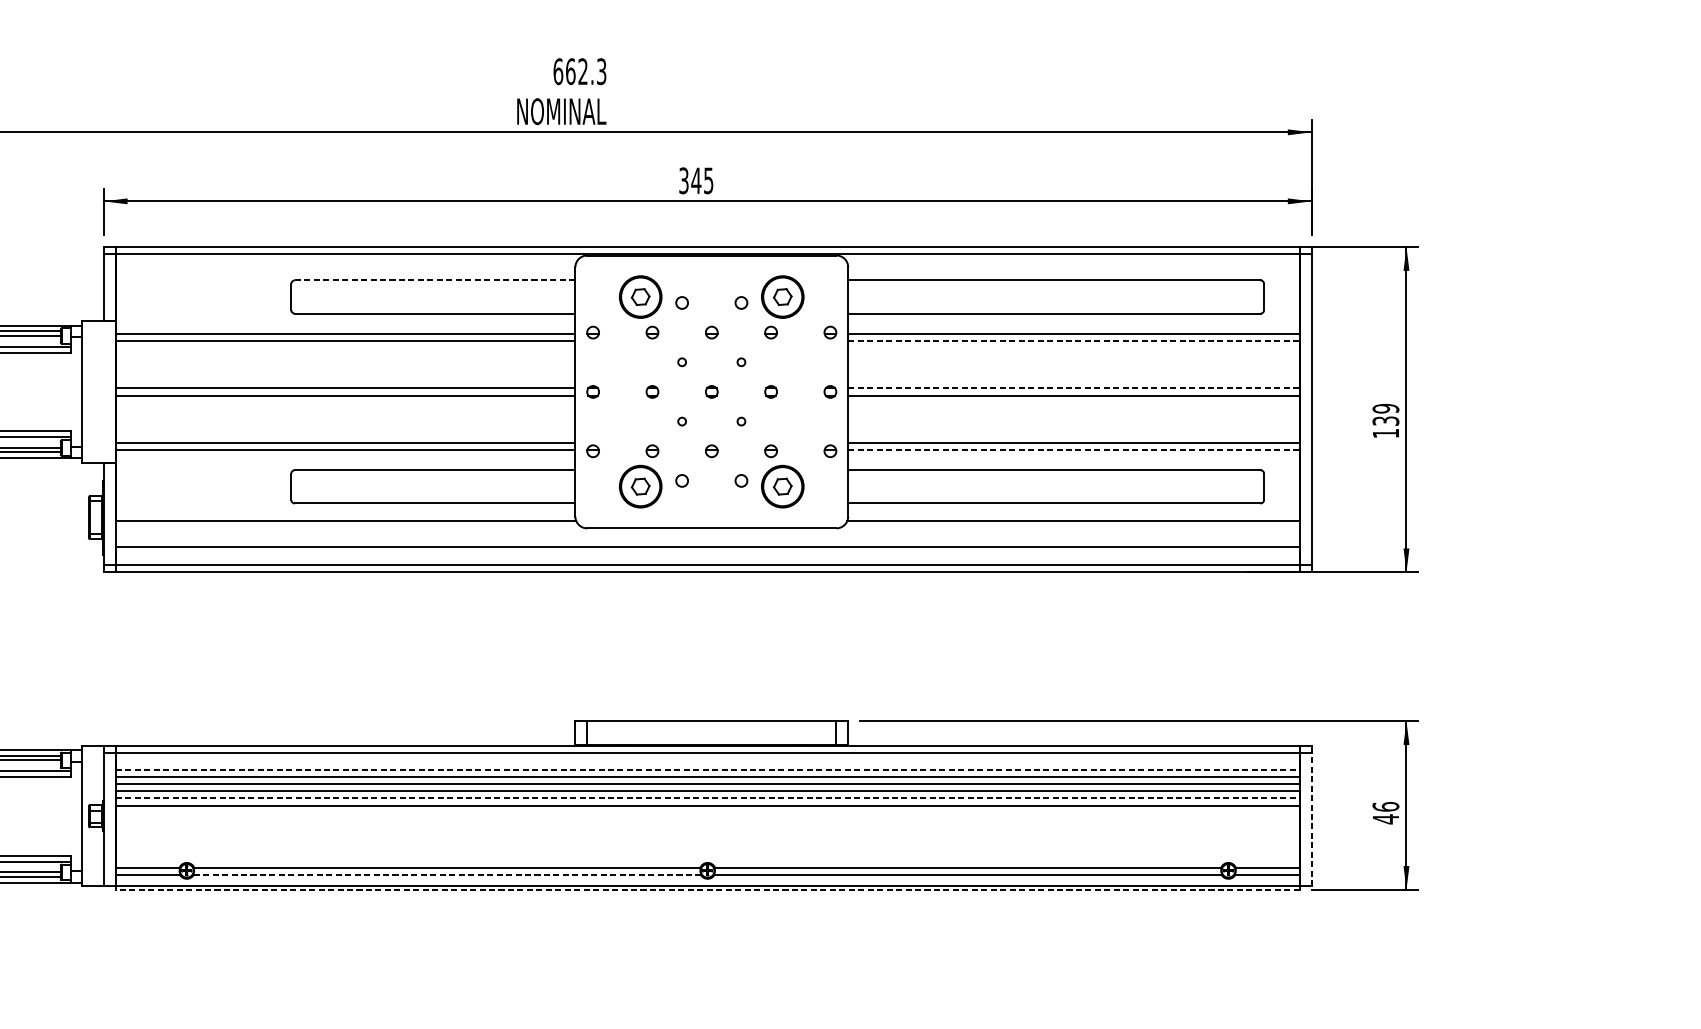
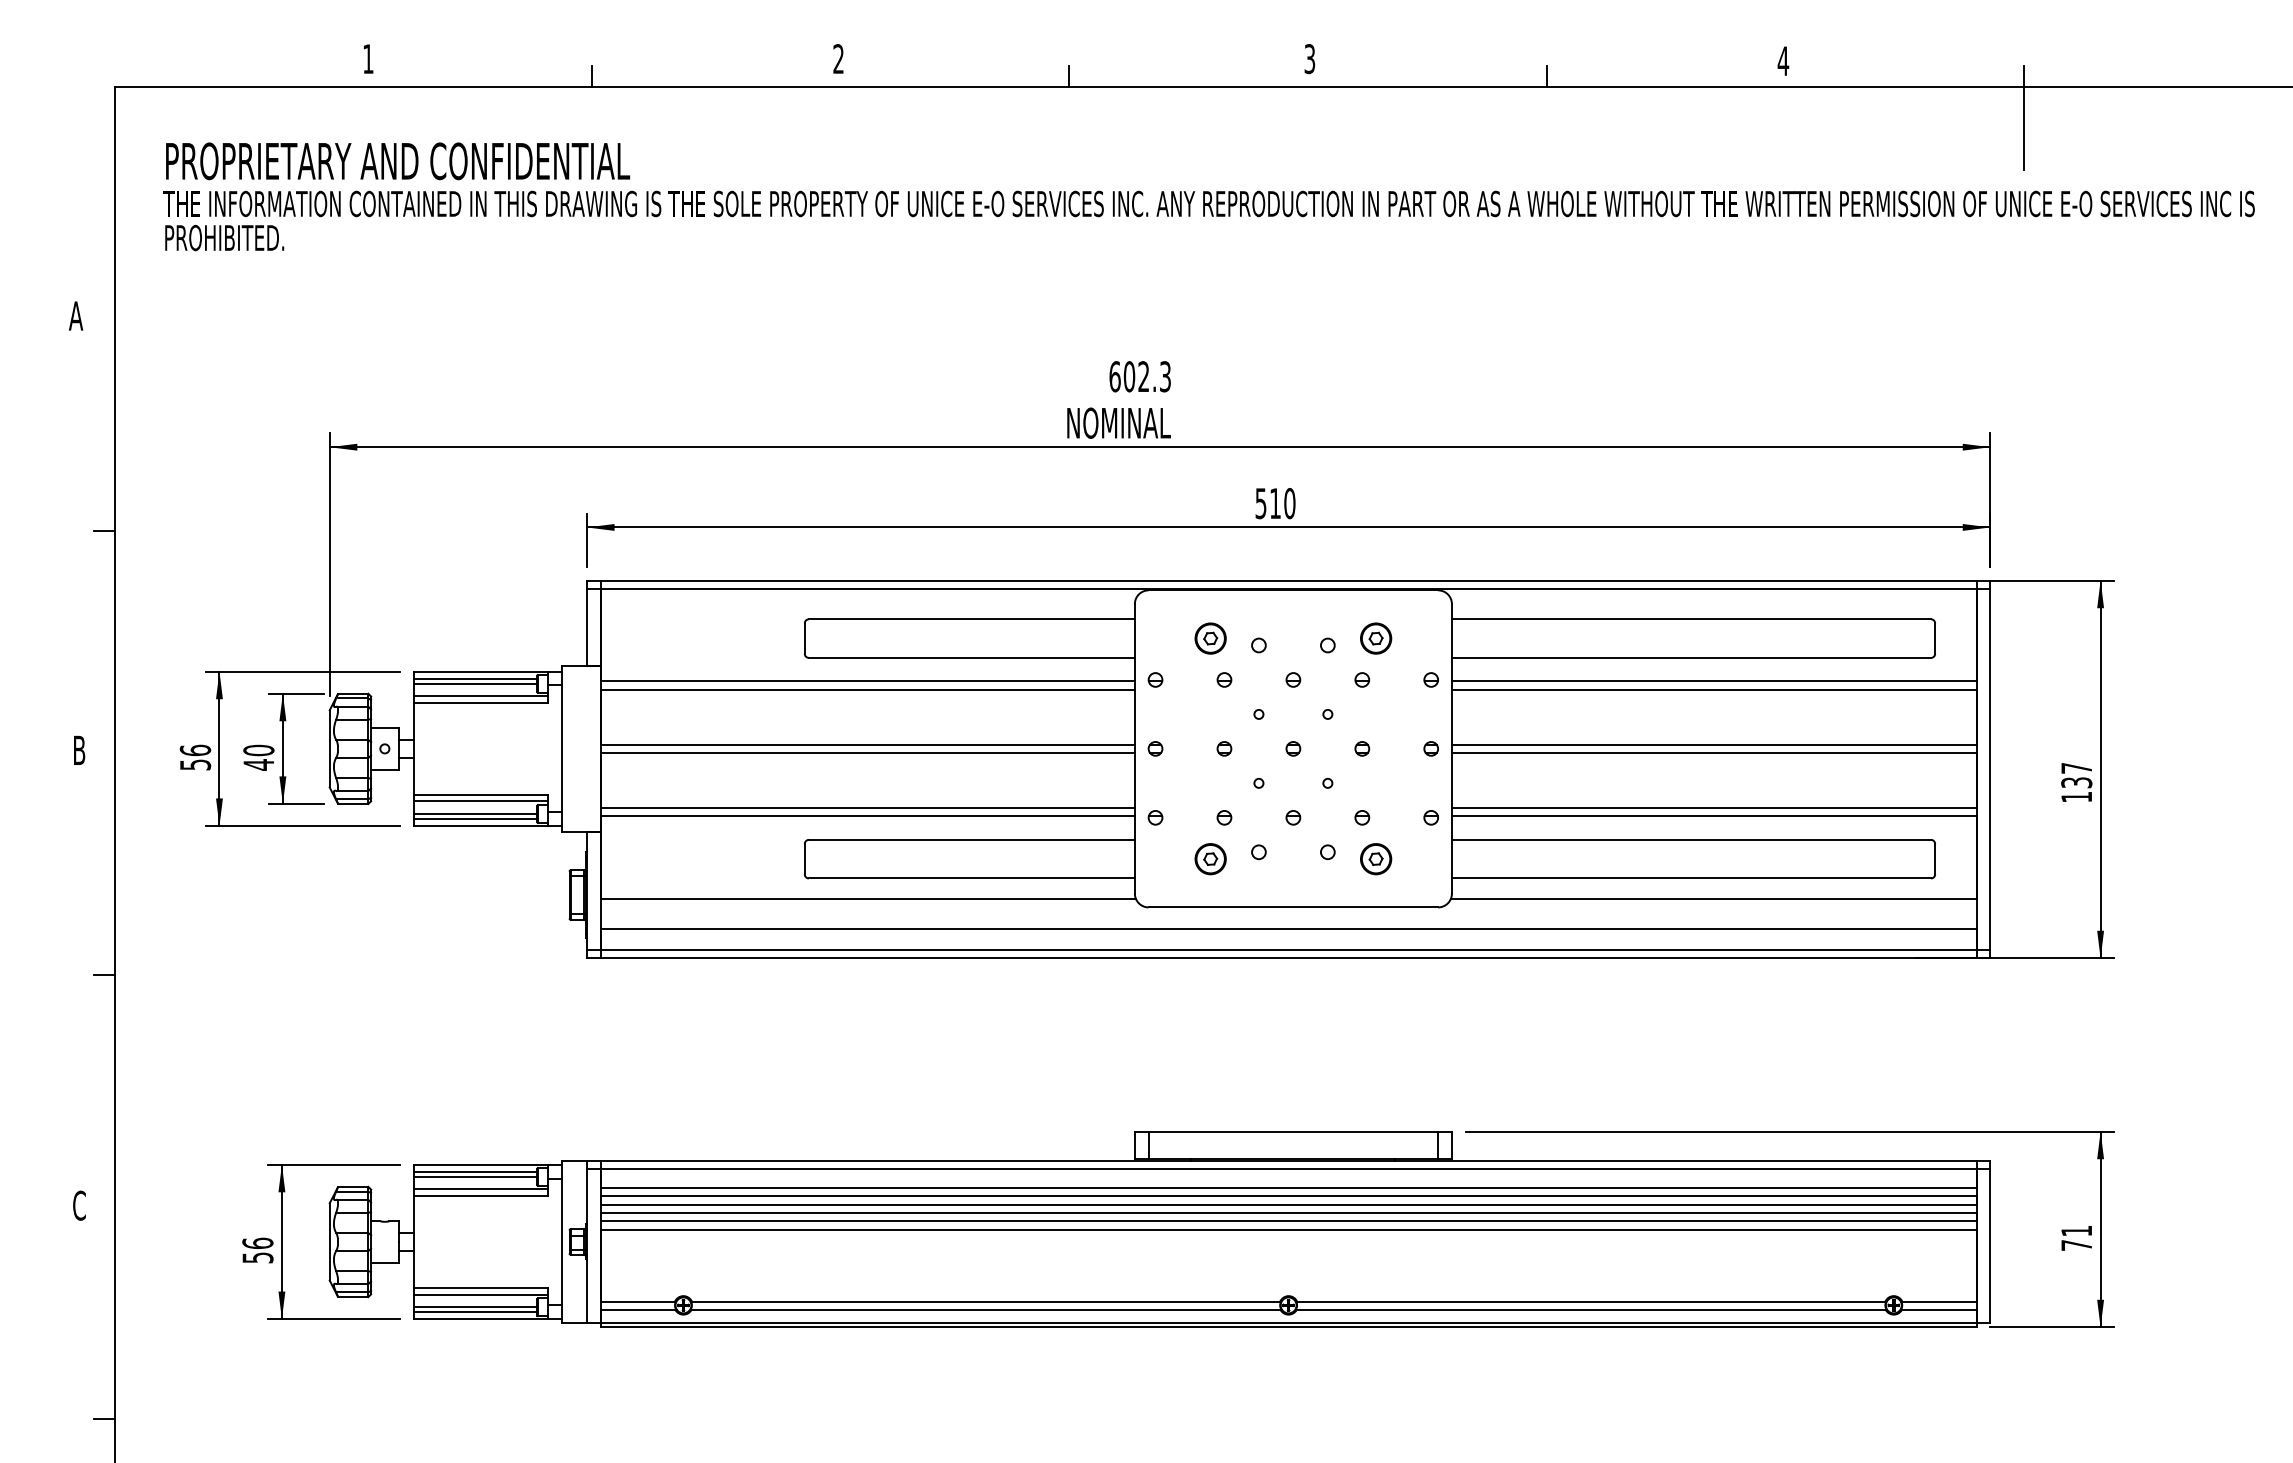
text: (570, 71) -> (1129, 376), 662.3 -> 602.3
text: (696, 180) -> (1275, 503), 345 -> 510
line: (434, 280) -> (971, 619), dashed -> solid
part: (640, 296) -> (1210, 638), size x0.62
part: (783, 296) -> (1376, 638), size x0.62
line: (1074, 340) -> (1714, 689), dashed -> solid
line: (1074, 388) -> (1714, 744), dashed -> solid
text: (1385, 408) -> (2076, 768), 139 -> 137
line: (1074, 450) -> (1714, 816), dashed -> solid
part: (640, 487) -> (1210, 859), size x0.62
part: (783, 487) -> (1376, 859), size x0.62
line: (707, 770) -> (1288, 1188), dashed -> solid
line: (707, 798) -> (1288, 1221), dashed -> solid
text: (1385, 813) -> (2076, 1238), 46 -> 71
line: (1311, 819) -> (1990, 1245), dashed -> solid
line: (447, 875) -> (986, 1310), dashed -> solid
line: (707, 889) -> (1288, 1327), dashed -> solid

